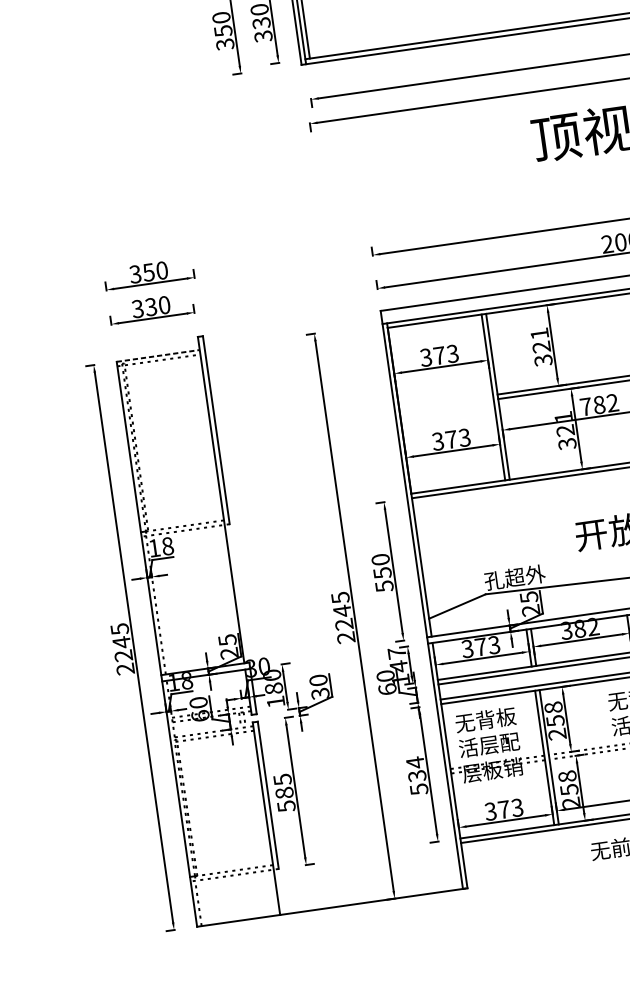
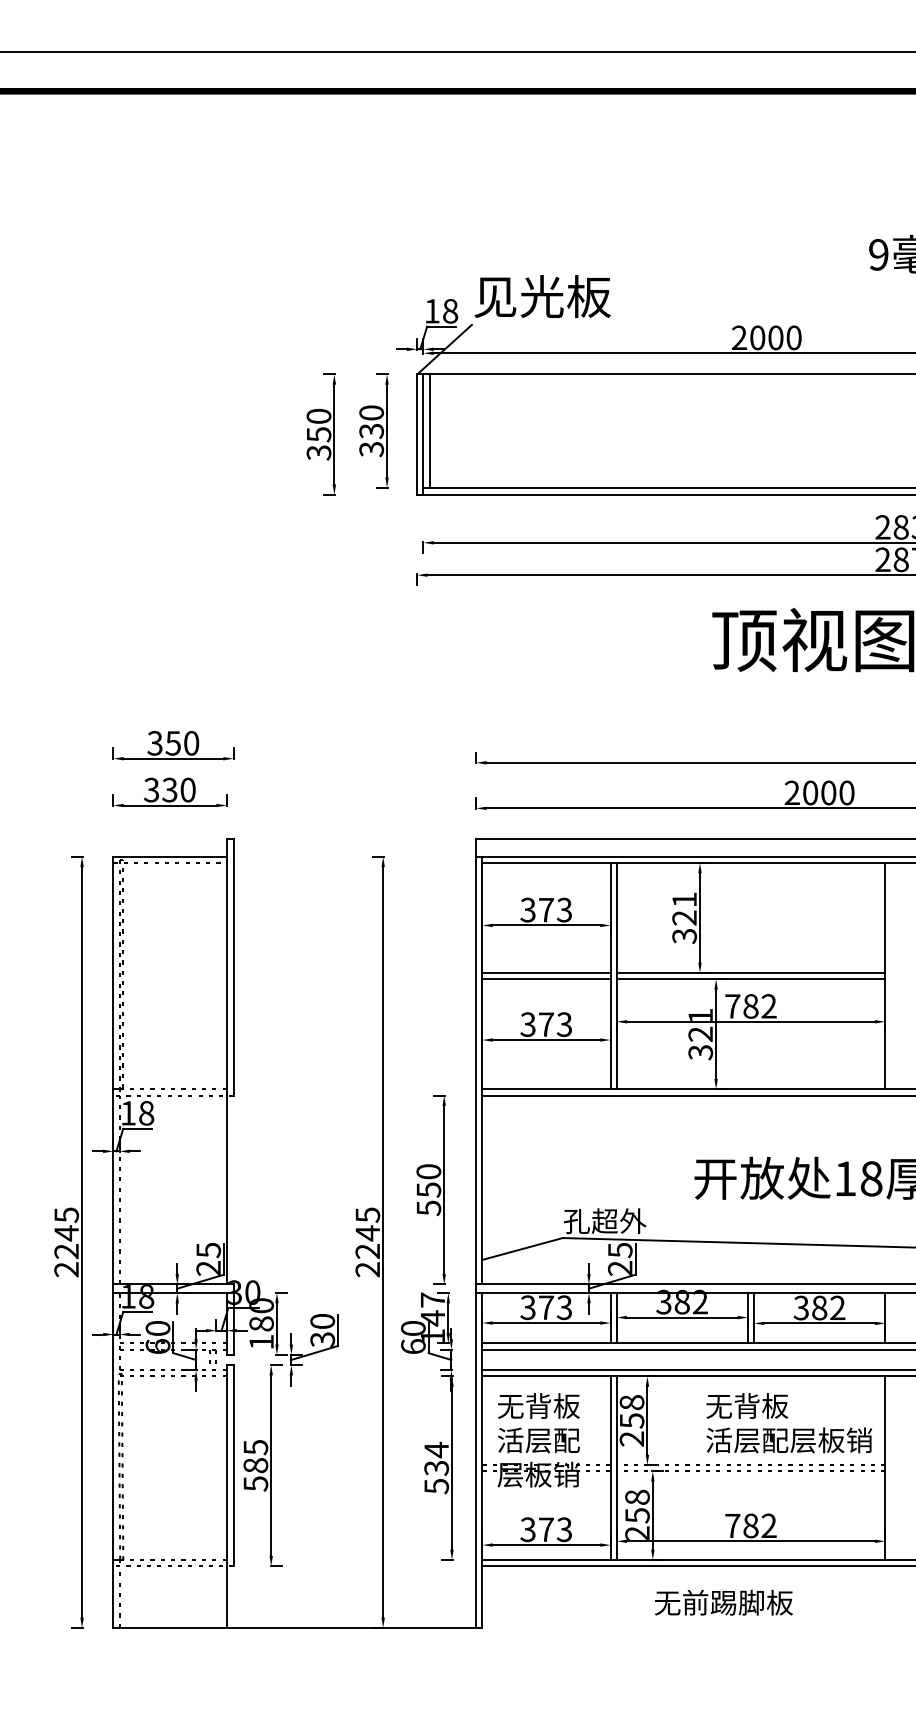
line: (158, 355) -> (170, 856), dashed -> solid
line: (446, 402) -> (546, 973), added
line: (446, 406) -> (546, 979), added

